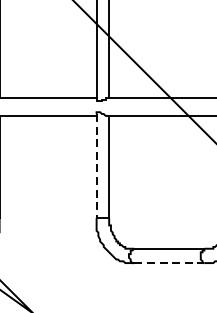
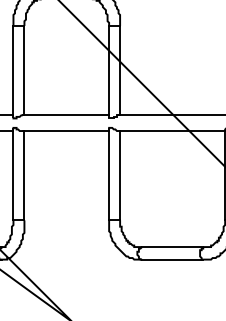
line: (97, 166) -> (109, 175), dashed -> solid
line: (169, 262) -> (172, 259), dashed -> solid

